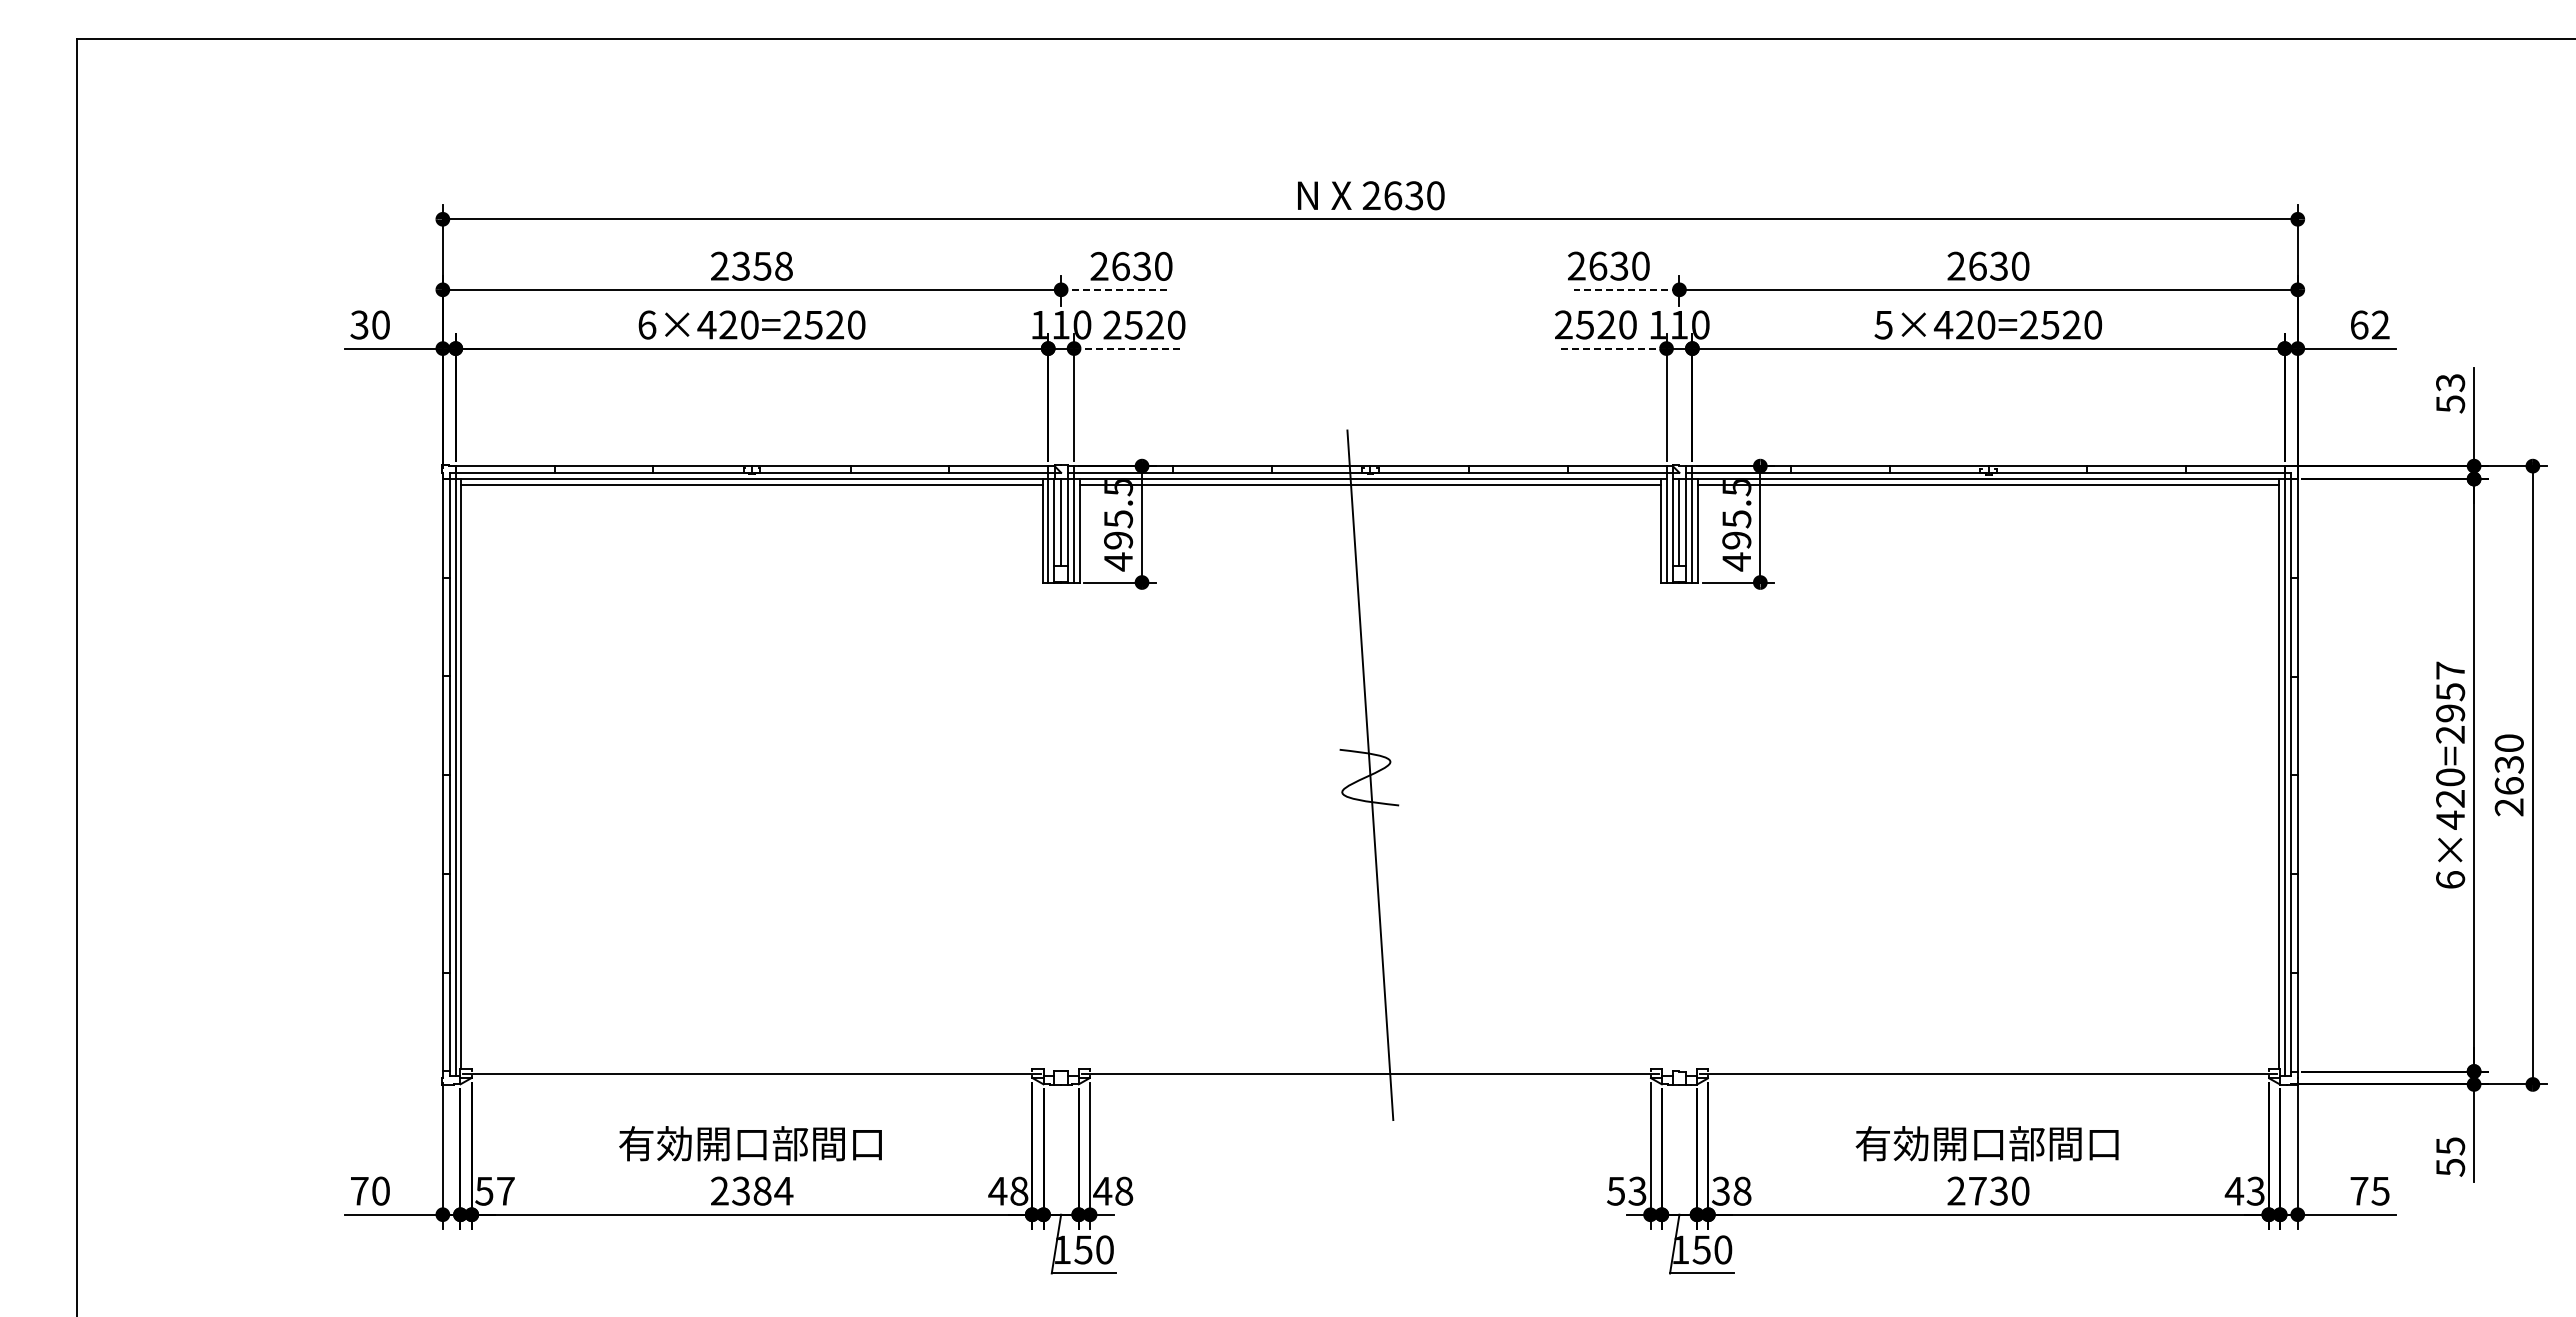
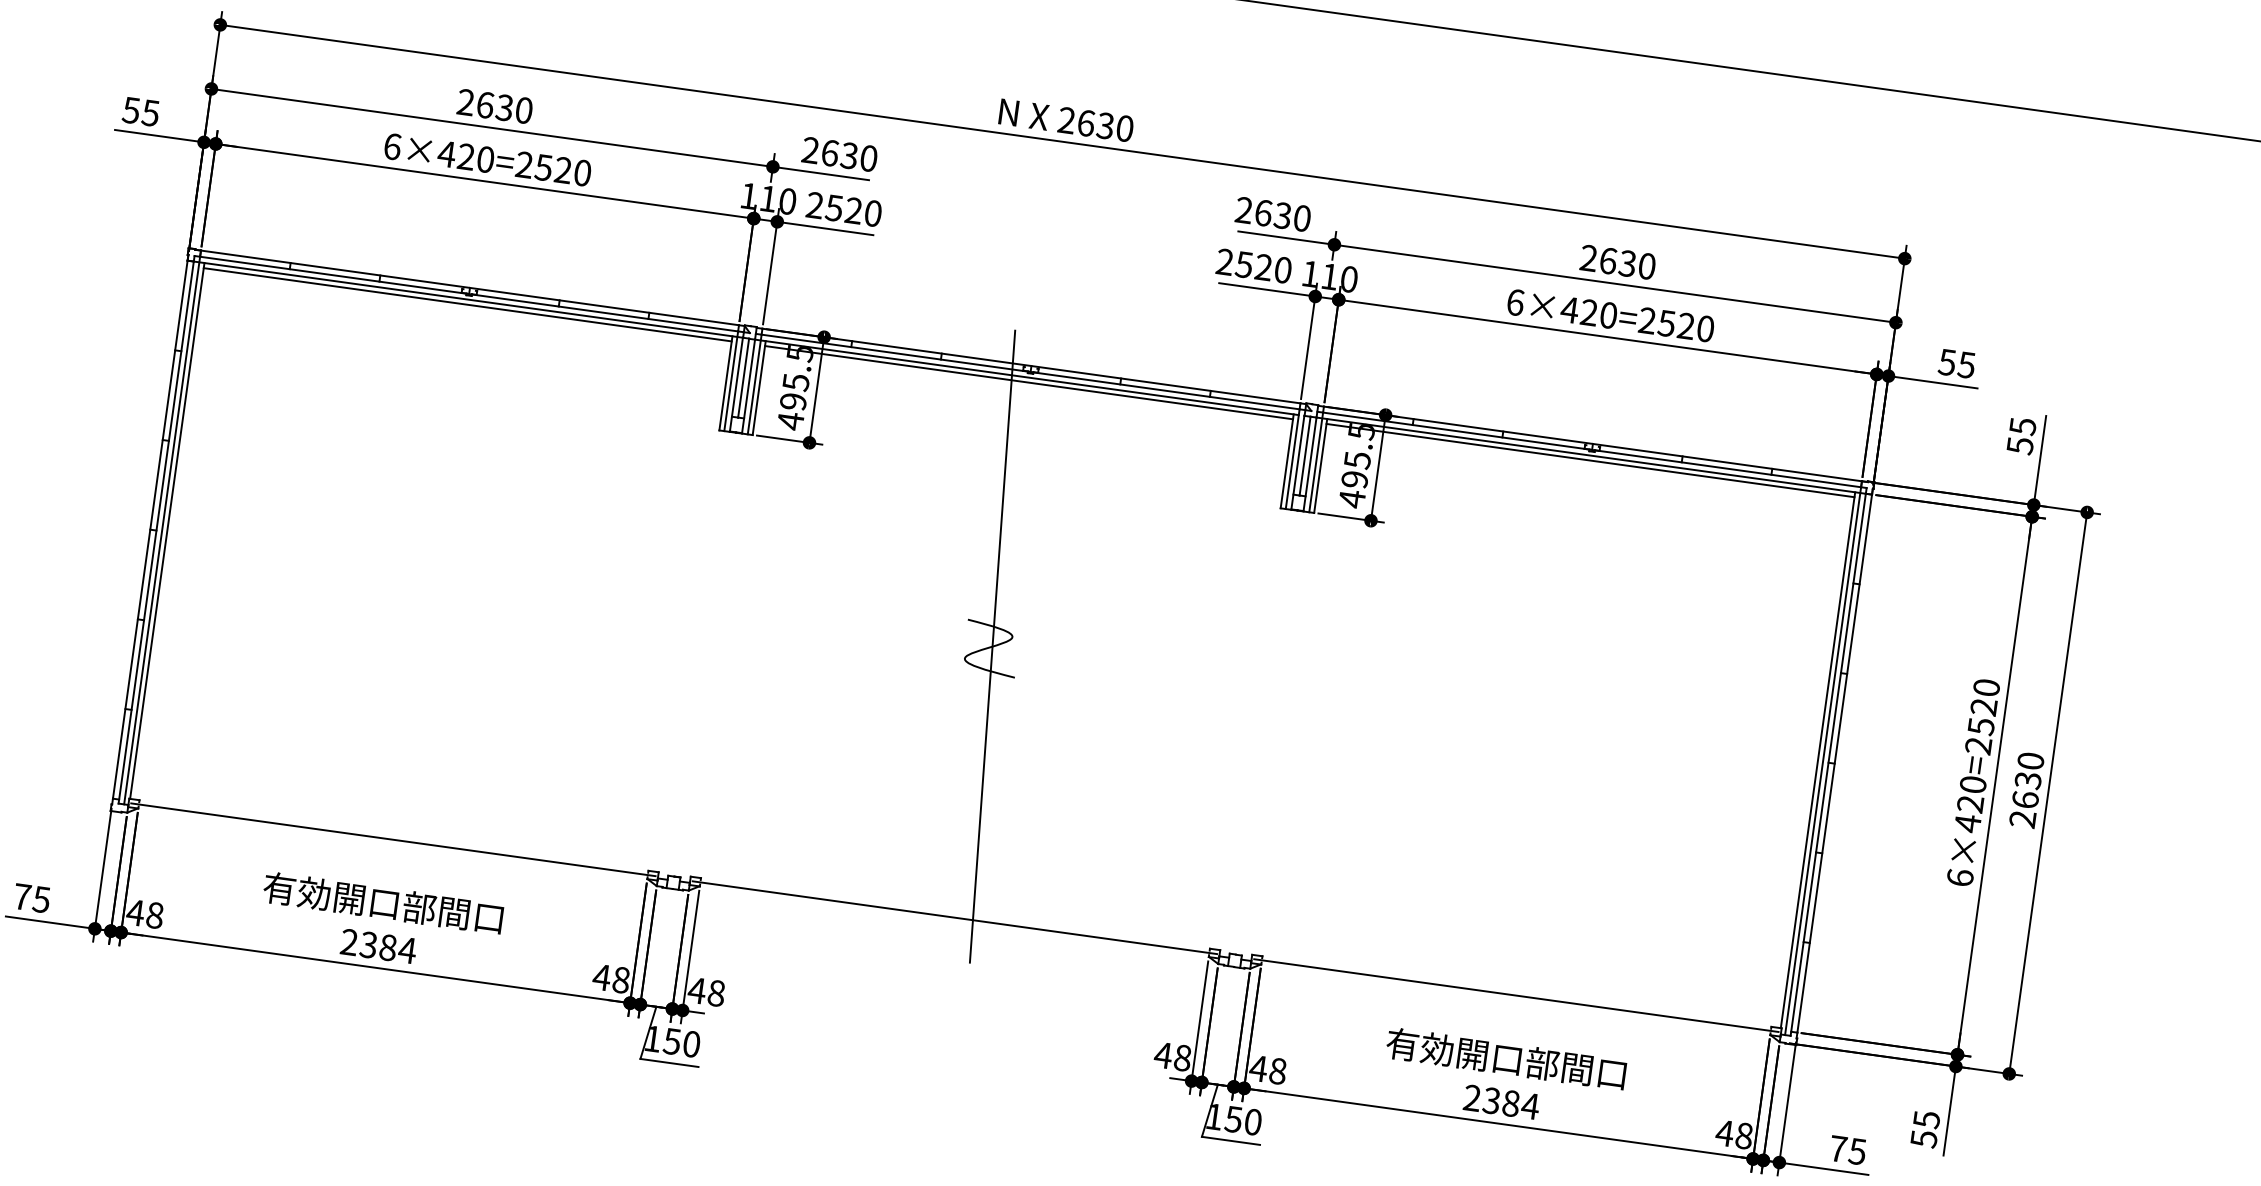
text: (762, 265) -> (504, 107), 2358 -> 2630
line: (1114, 289) -> (821, 173), dashed -> solid
line: (1626, 289) -> (1286, 237), dashed -> solid
text: (369, 324) -> (140, 111), 30 -> 55
text: (1883, 324) -> (1515, 301), 5×420=2520 -> 6×420=2520
text: (2369, 324) -> (1956, 363), 62 -> 55
line: (1126, 348) -> (824, 228), dashed -> solid
line: (1613, 348) -> (1267, 289), dashed -> solid
text: (2450, 382) -> (2022, 426), 53 -> 55
text: (2450, 691) -> (1983, 706), 6×420=2957 -> 6×420=2520
text: (380, 1190) -> (41, 899), 70 -> 75
text: (494, 1190) -> (144, 913), 57 -> 48
text: (1626, 1190) -> (1172, 1056), 53 -> 48
text: (1720, 1190) -> (1258, 1067), 38 -> 48
text: (1999, 1190) -> (1511, 1103), 2730 -> 2384
text: (2255, 1190) -> (1744, 1135), 43 -> 48

